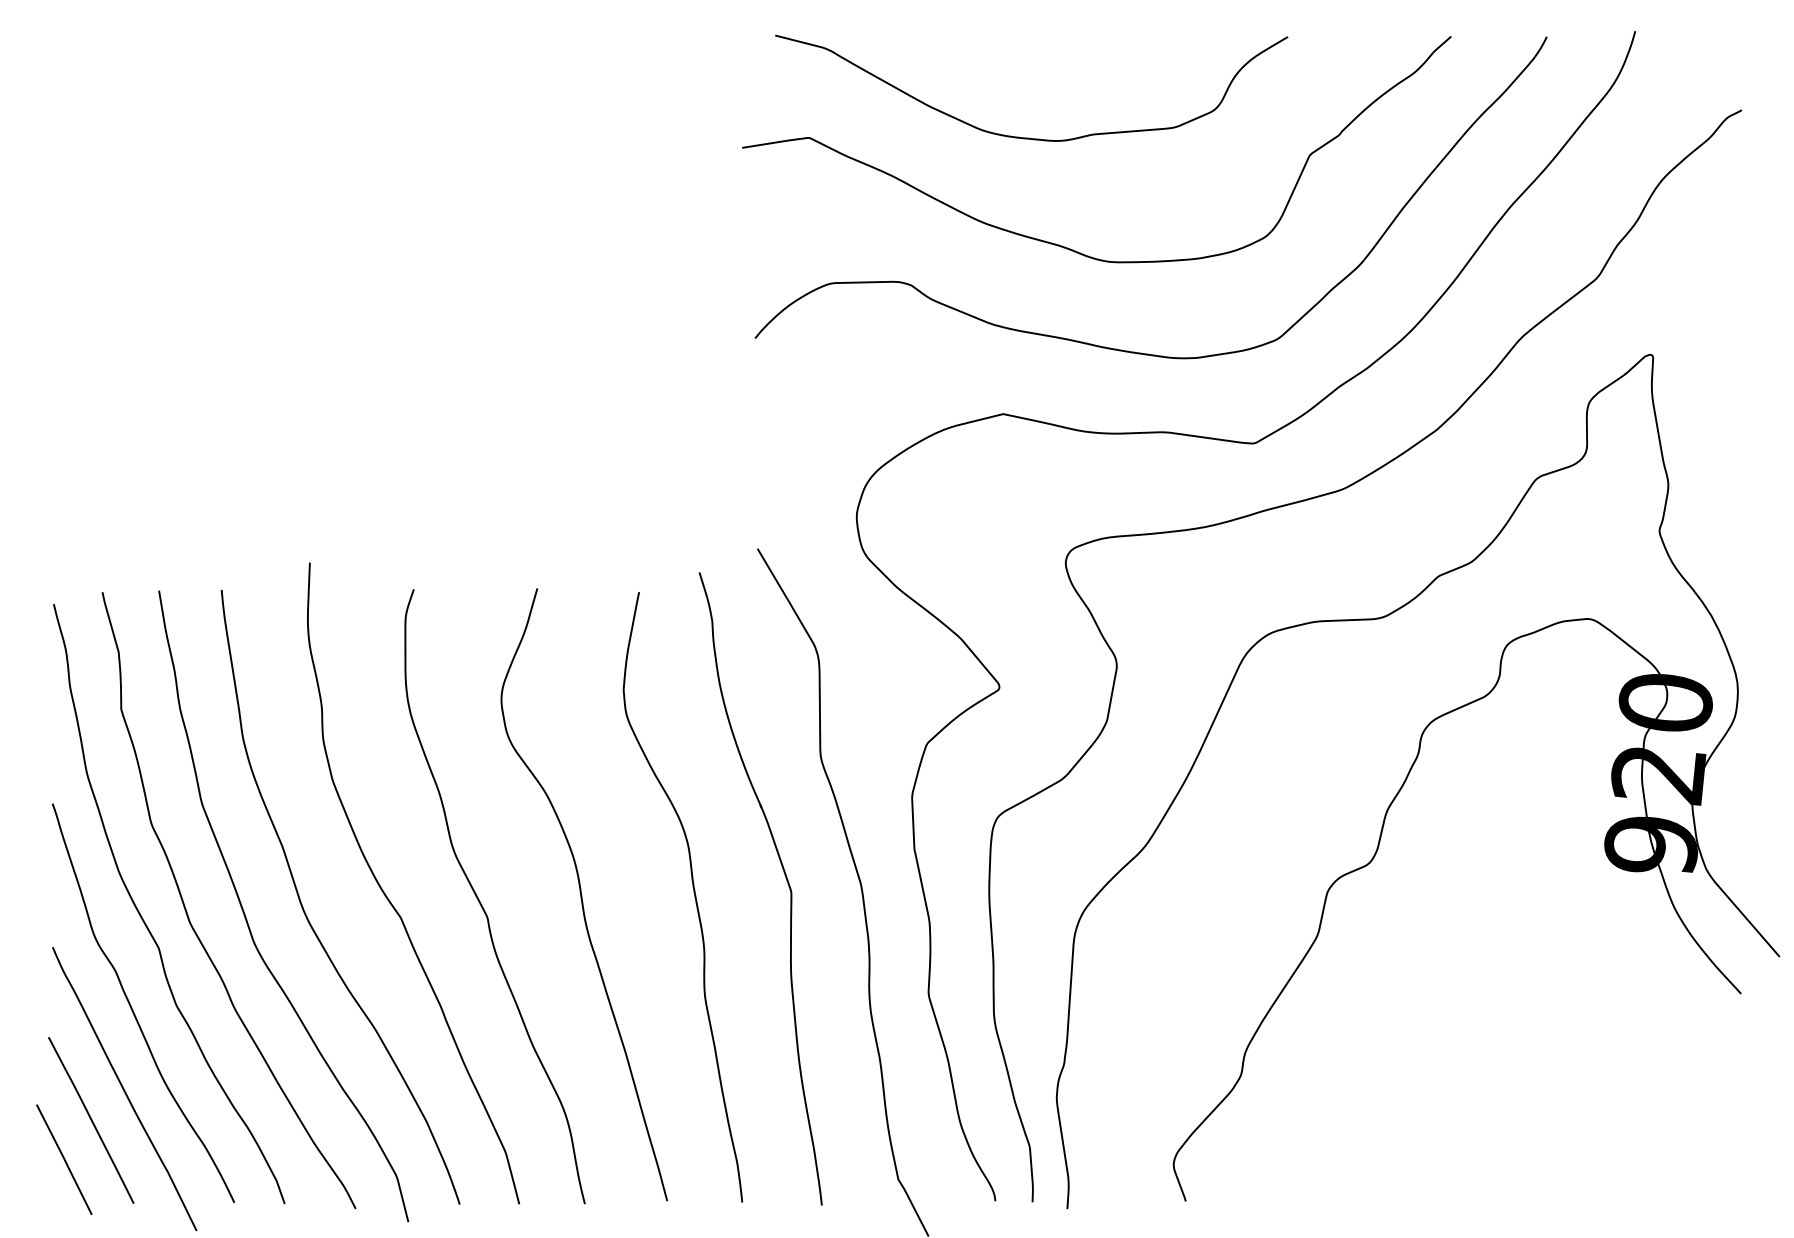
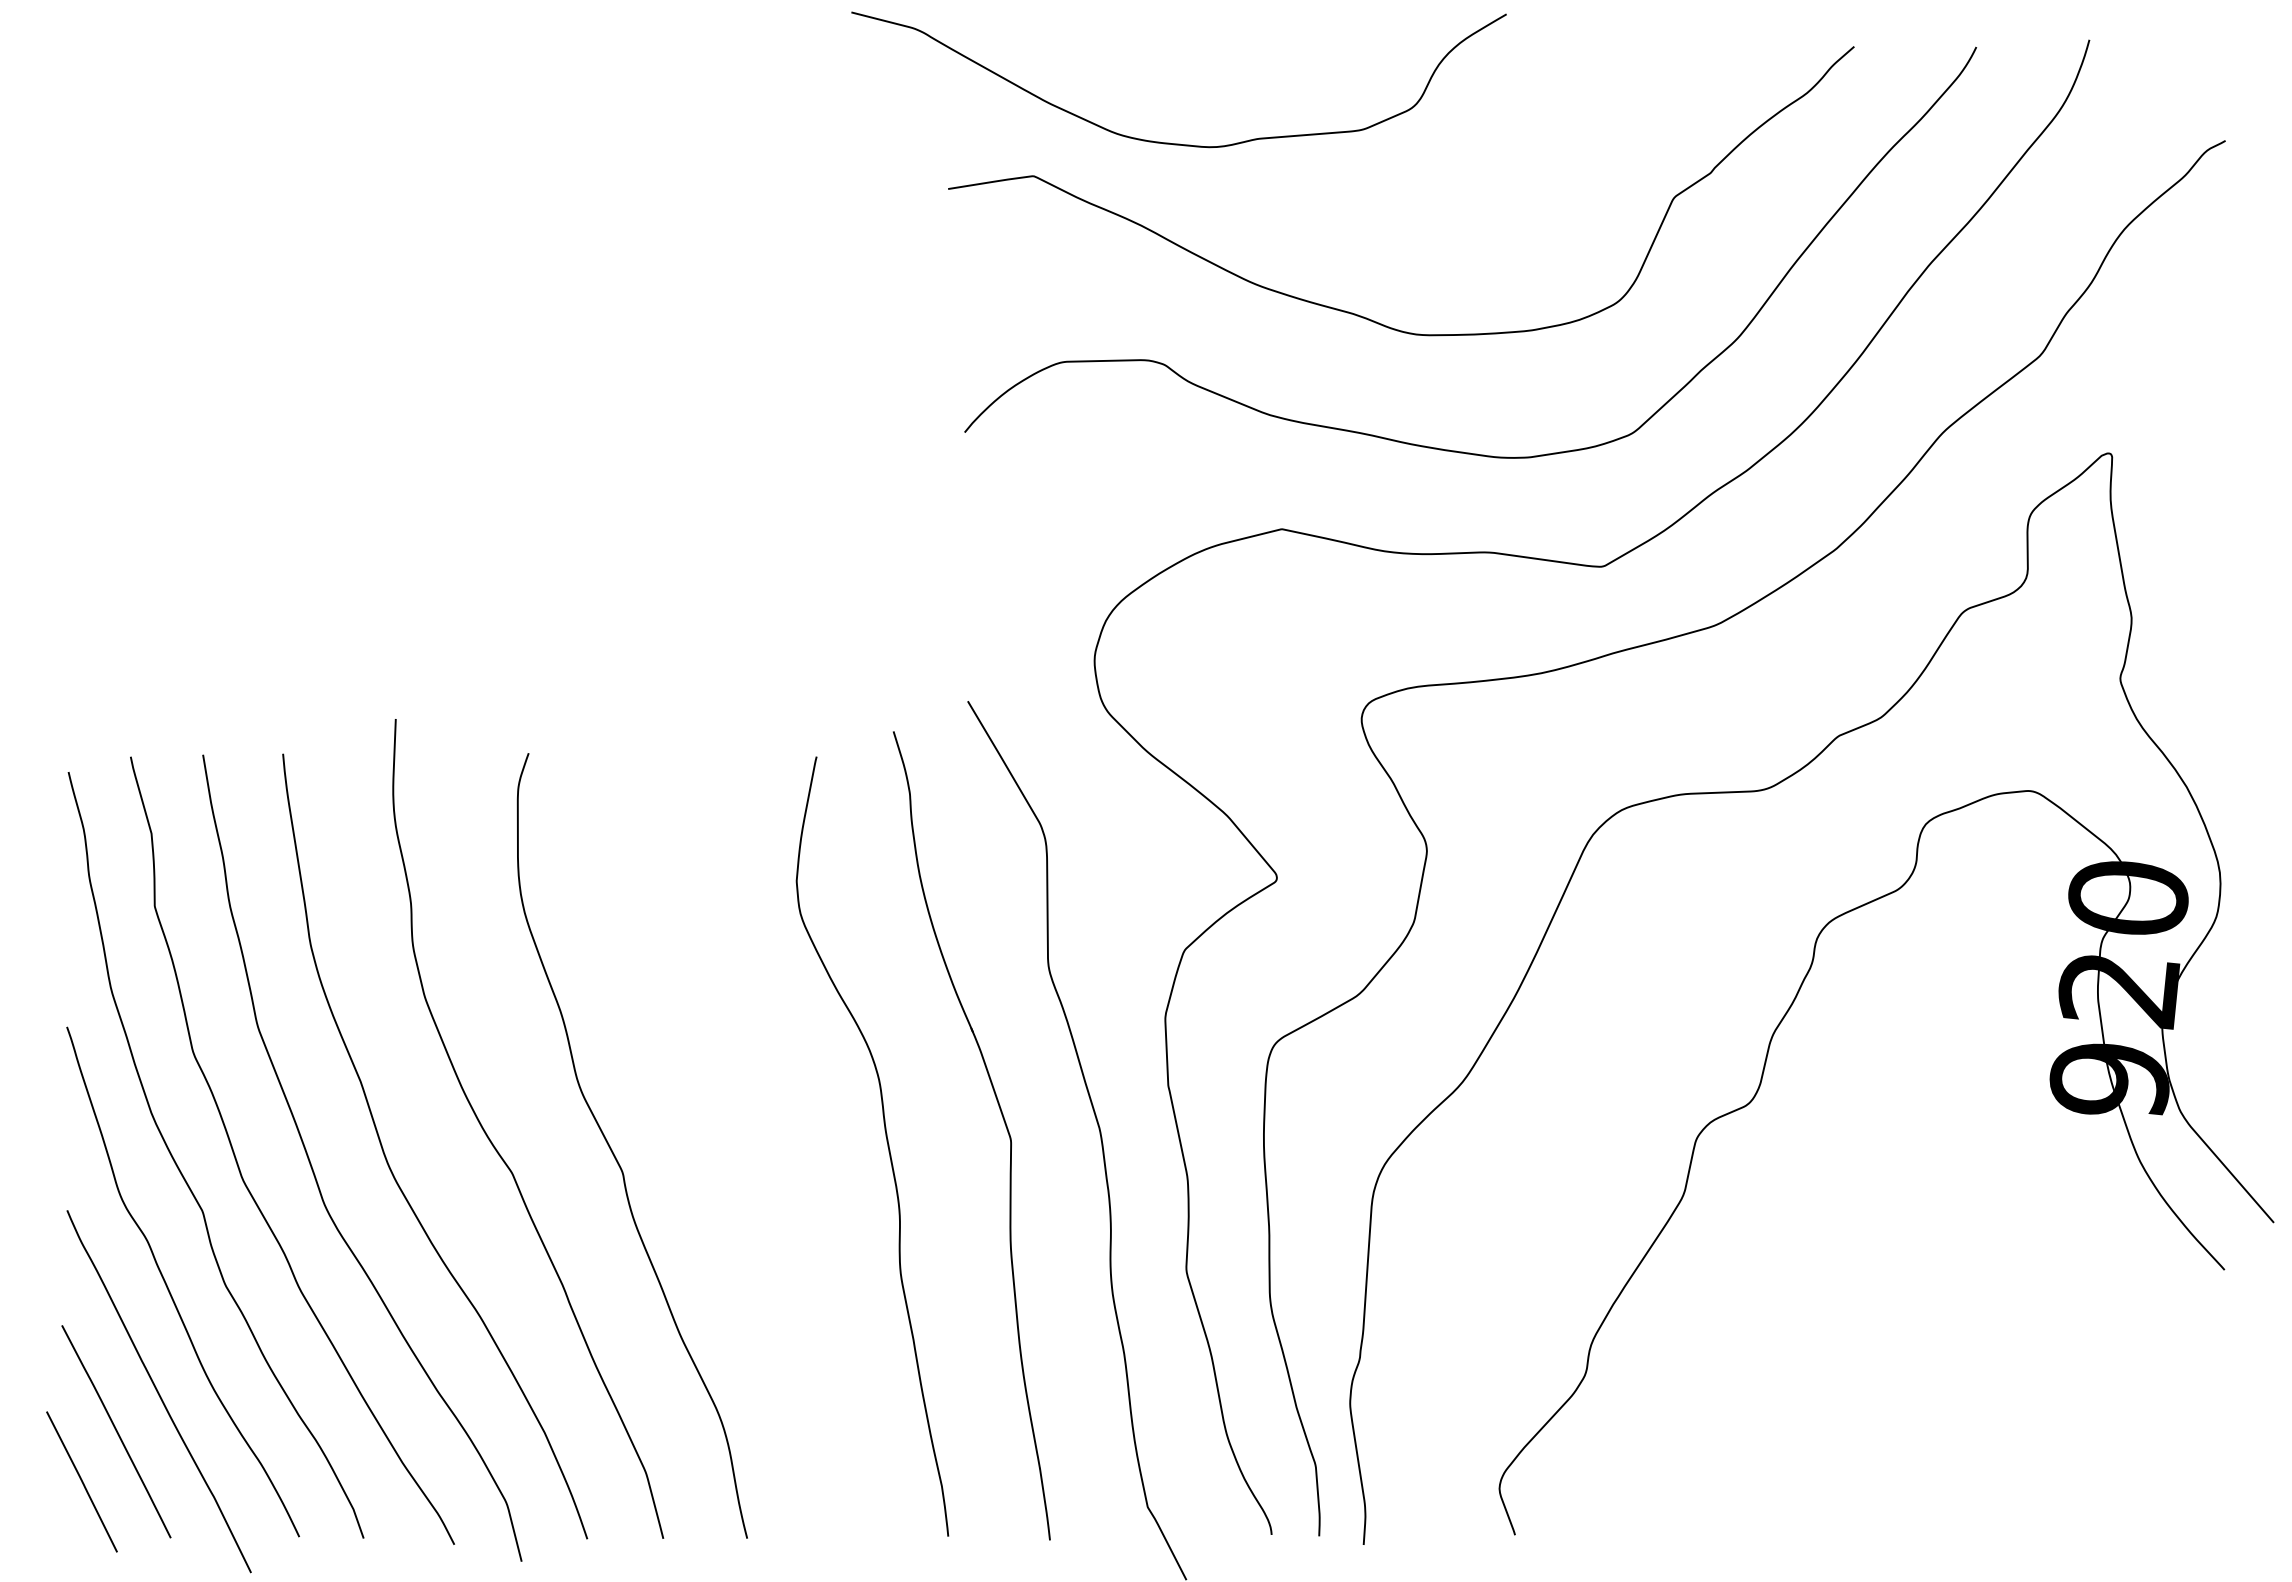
curve: (1024, 137) -> (1169, 142), moved
curve: (582, 894) -> (743, 1142), removed

